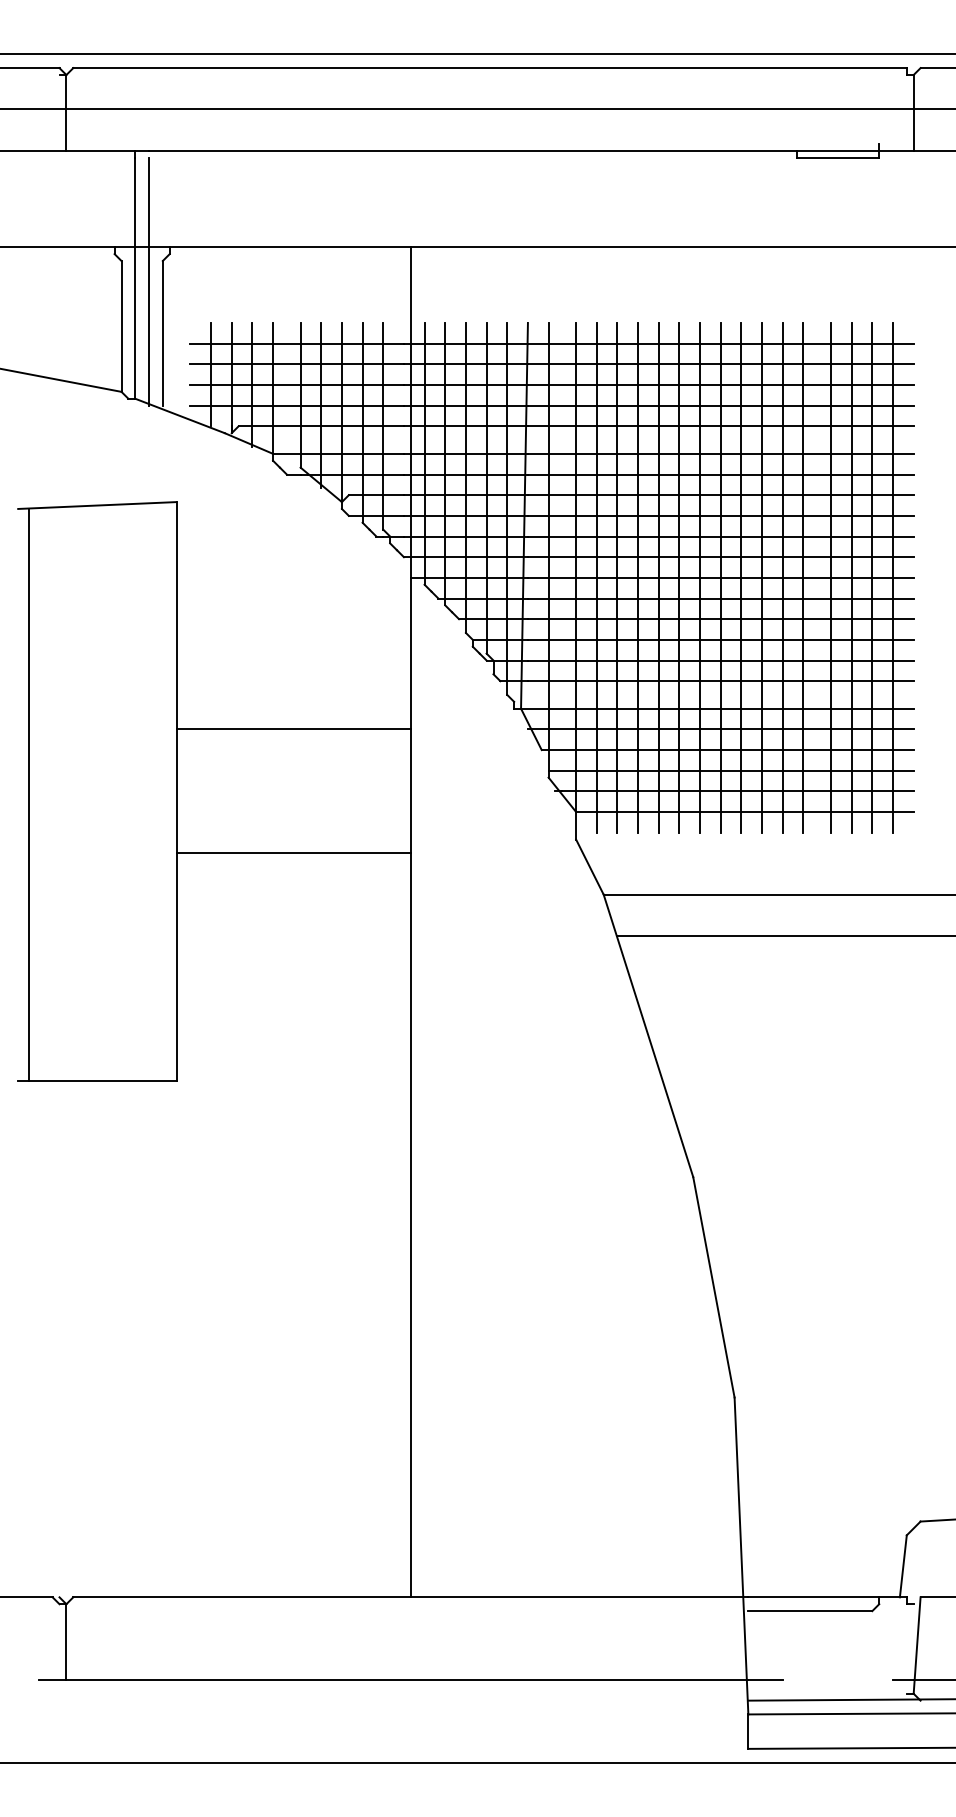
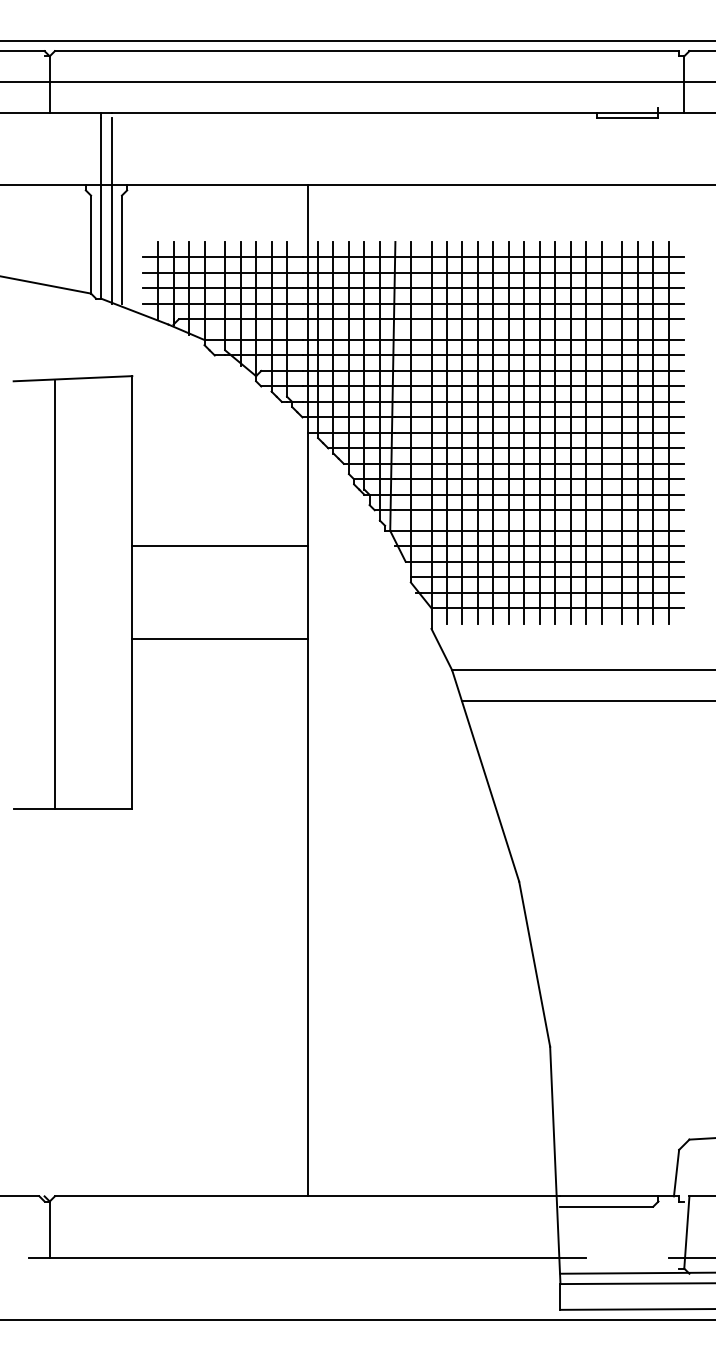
line: (28, 794) -> (54, 595), moved

